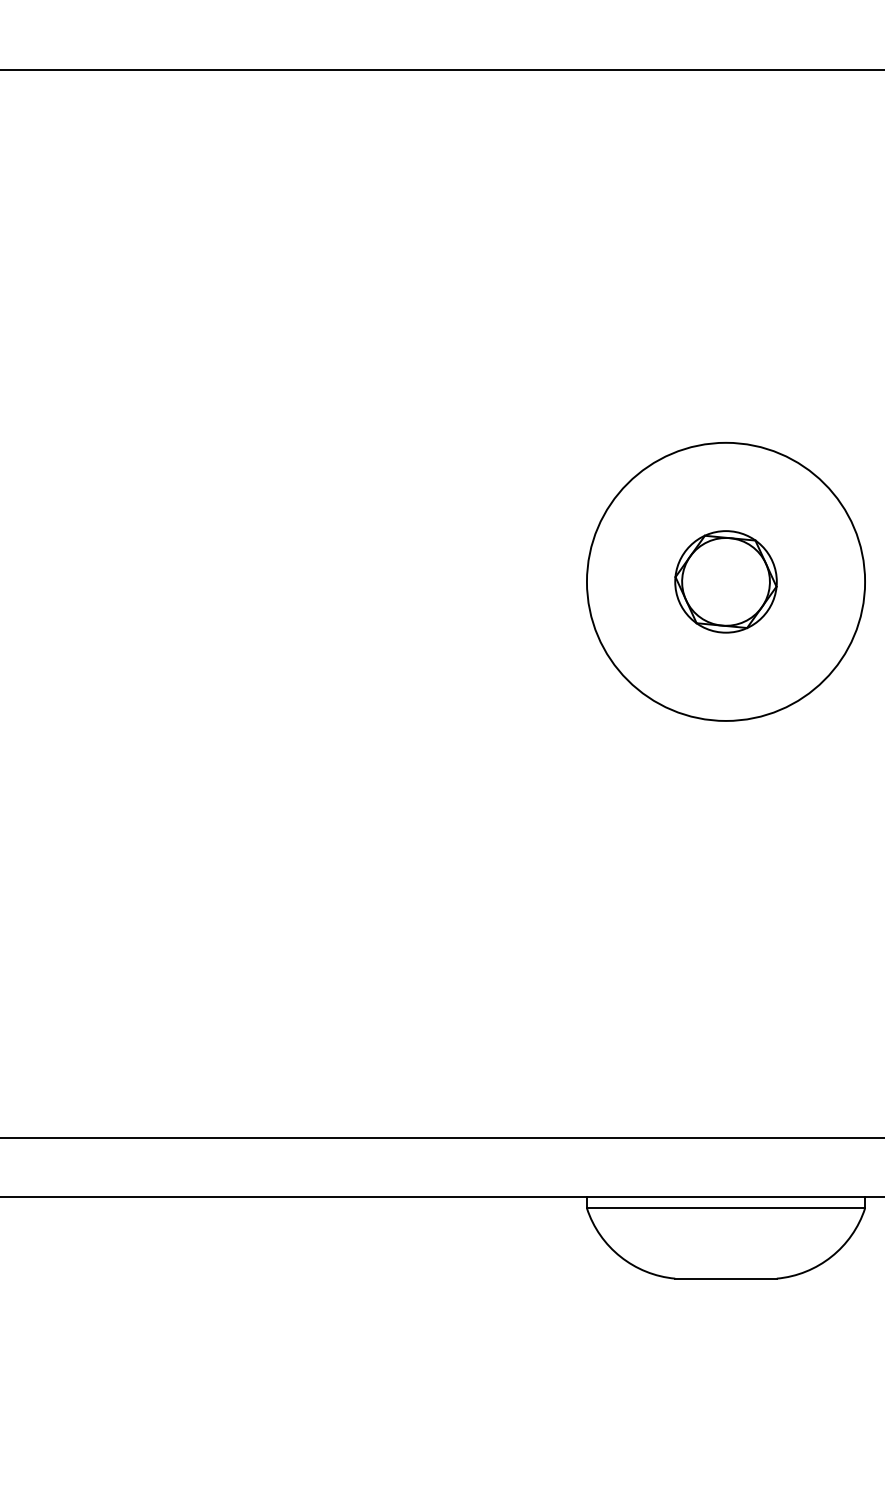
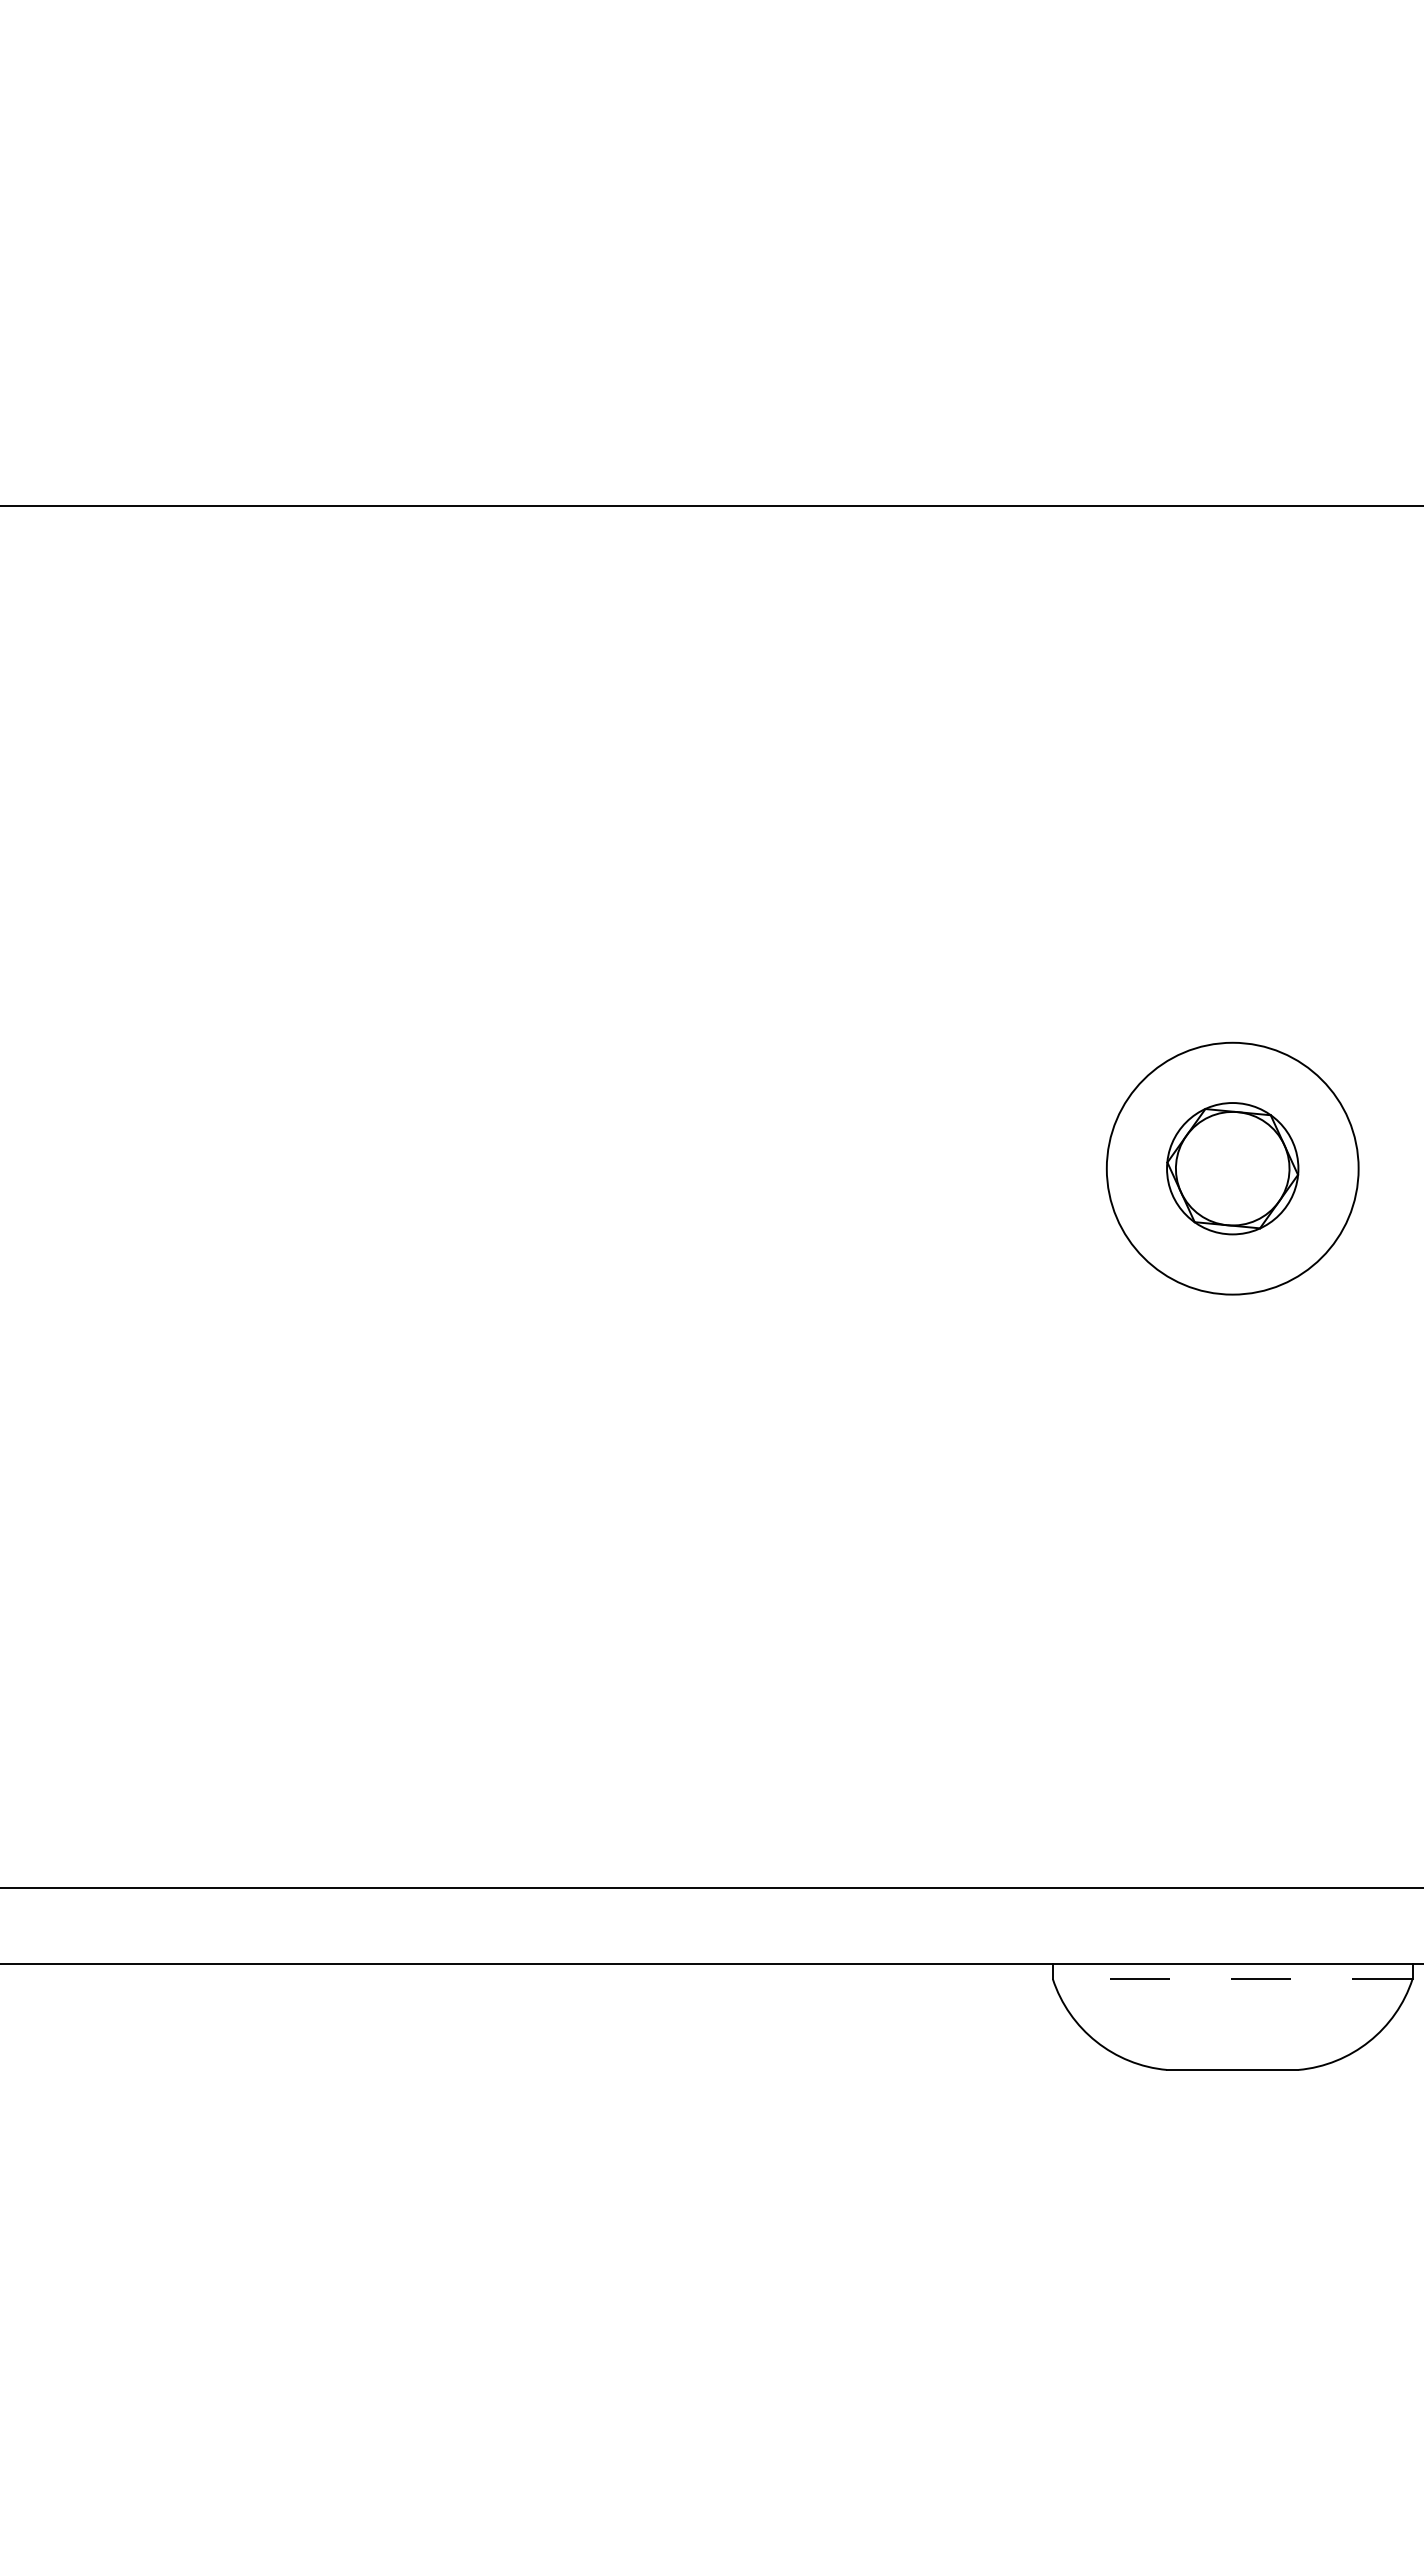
circle: (725, 581) -> (1232, 1168), size x0.7
line: (725, 1208) -> (1232, 1979), solid -> dashed

